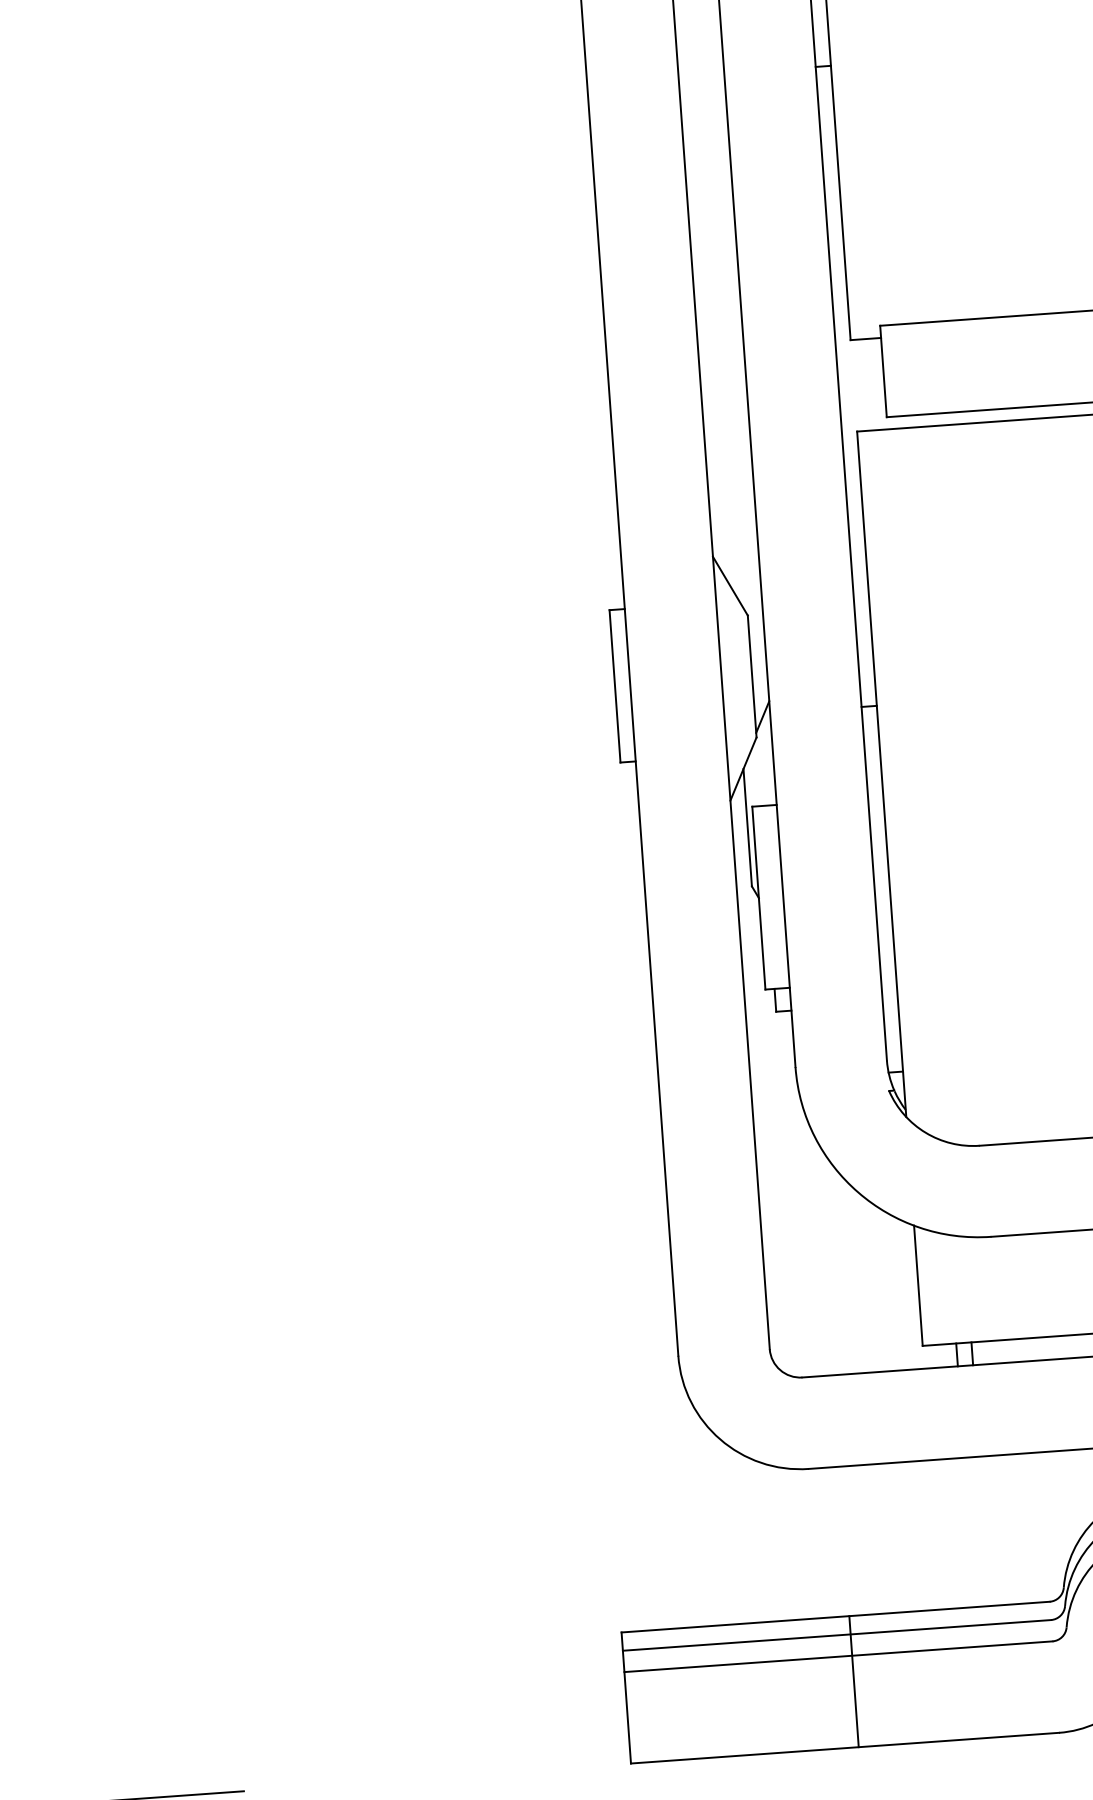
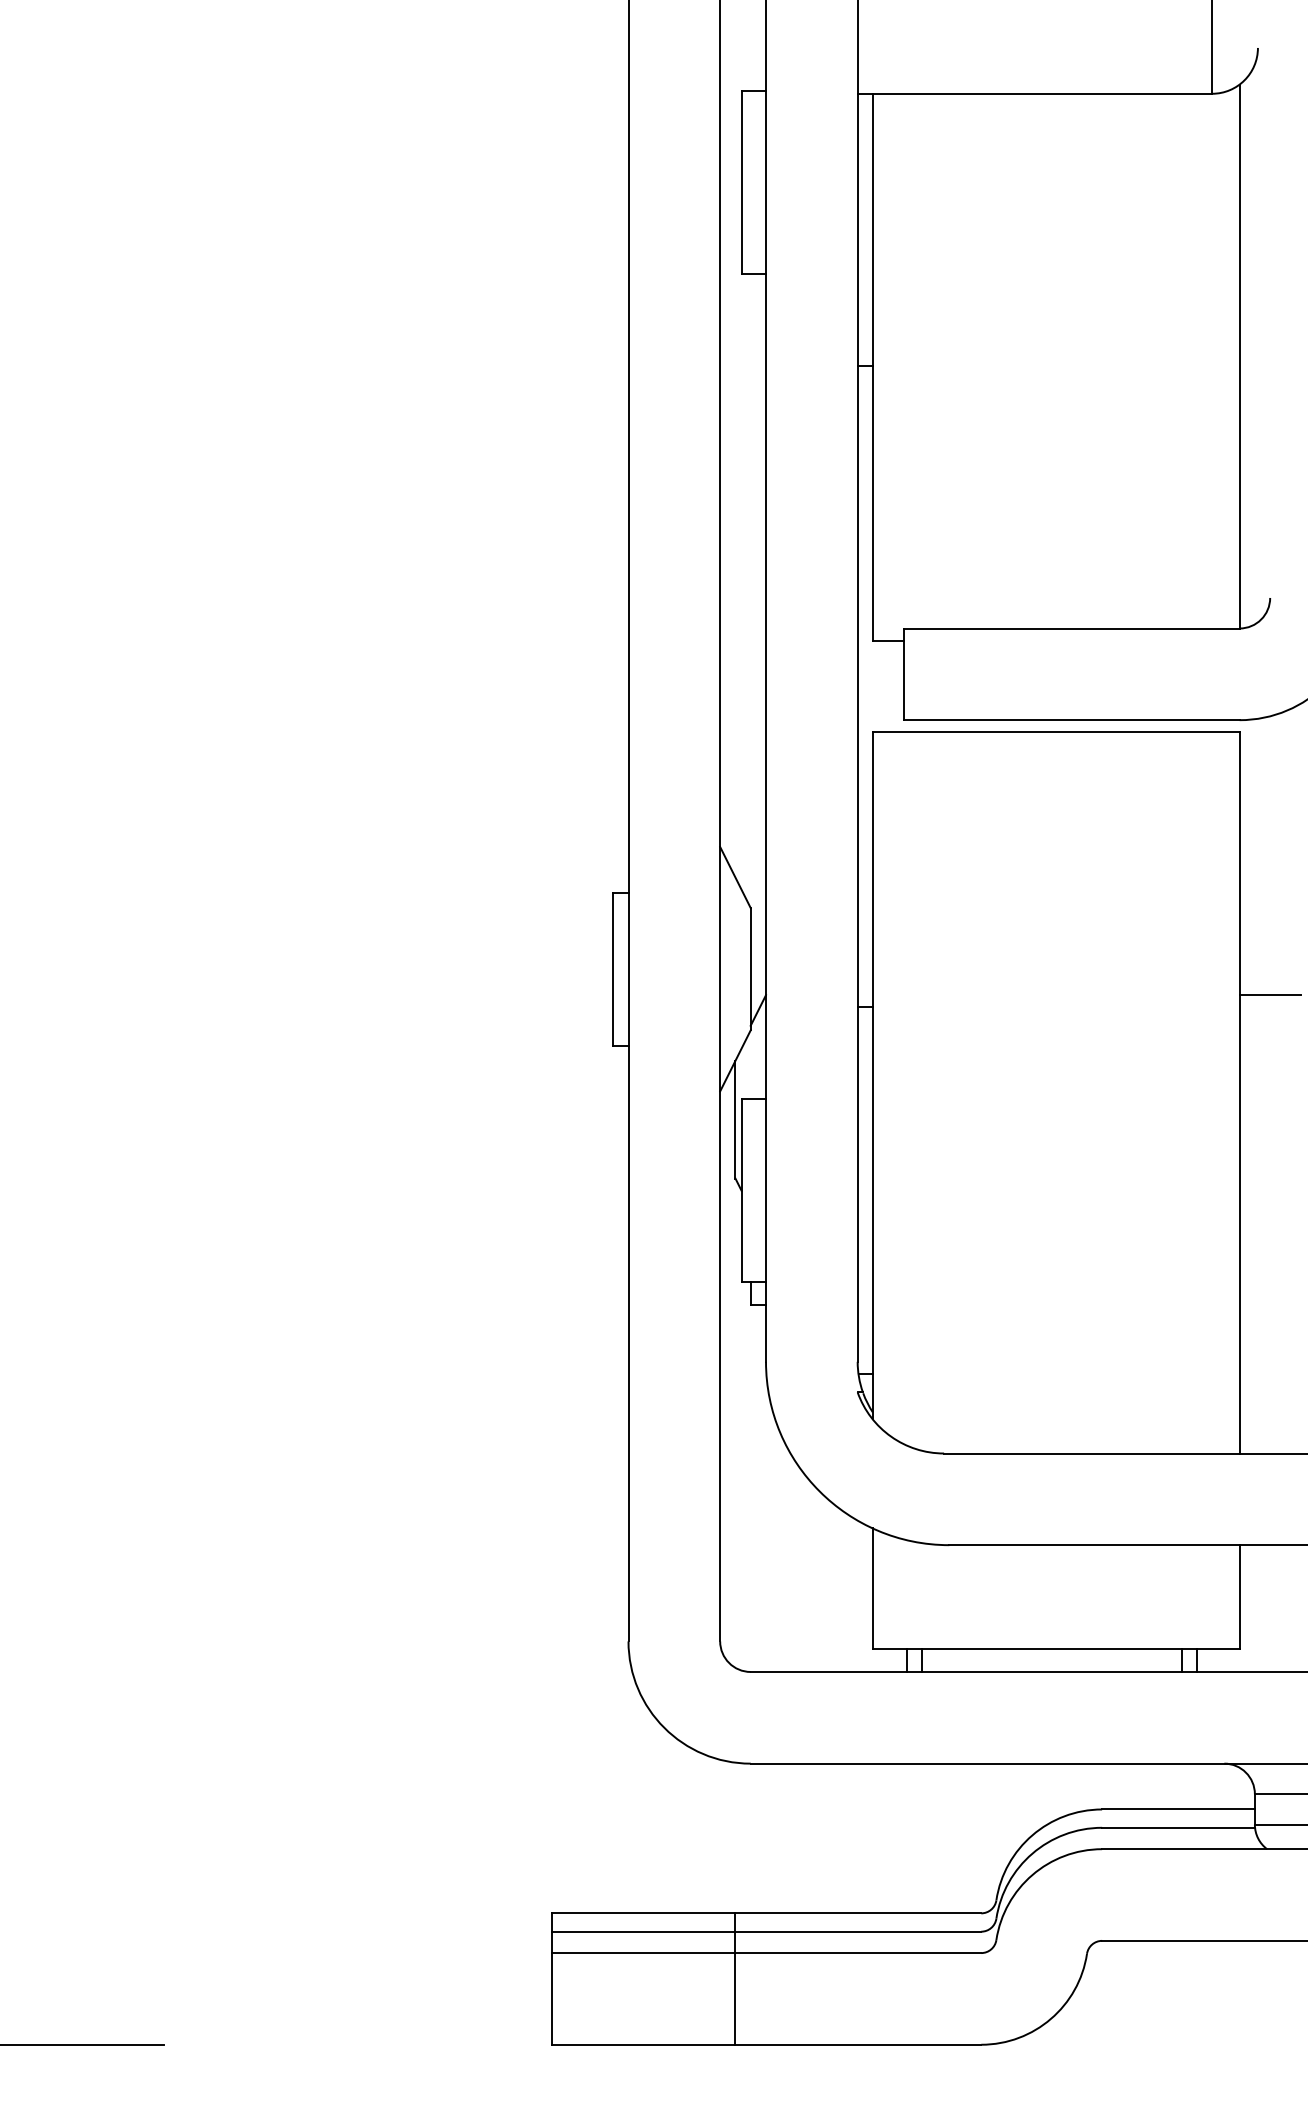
line: (854, 1681) -> (735, 1978), moved

